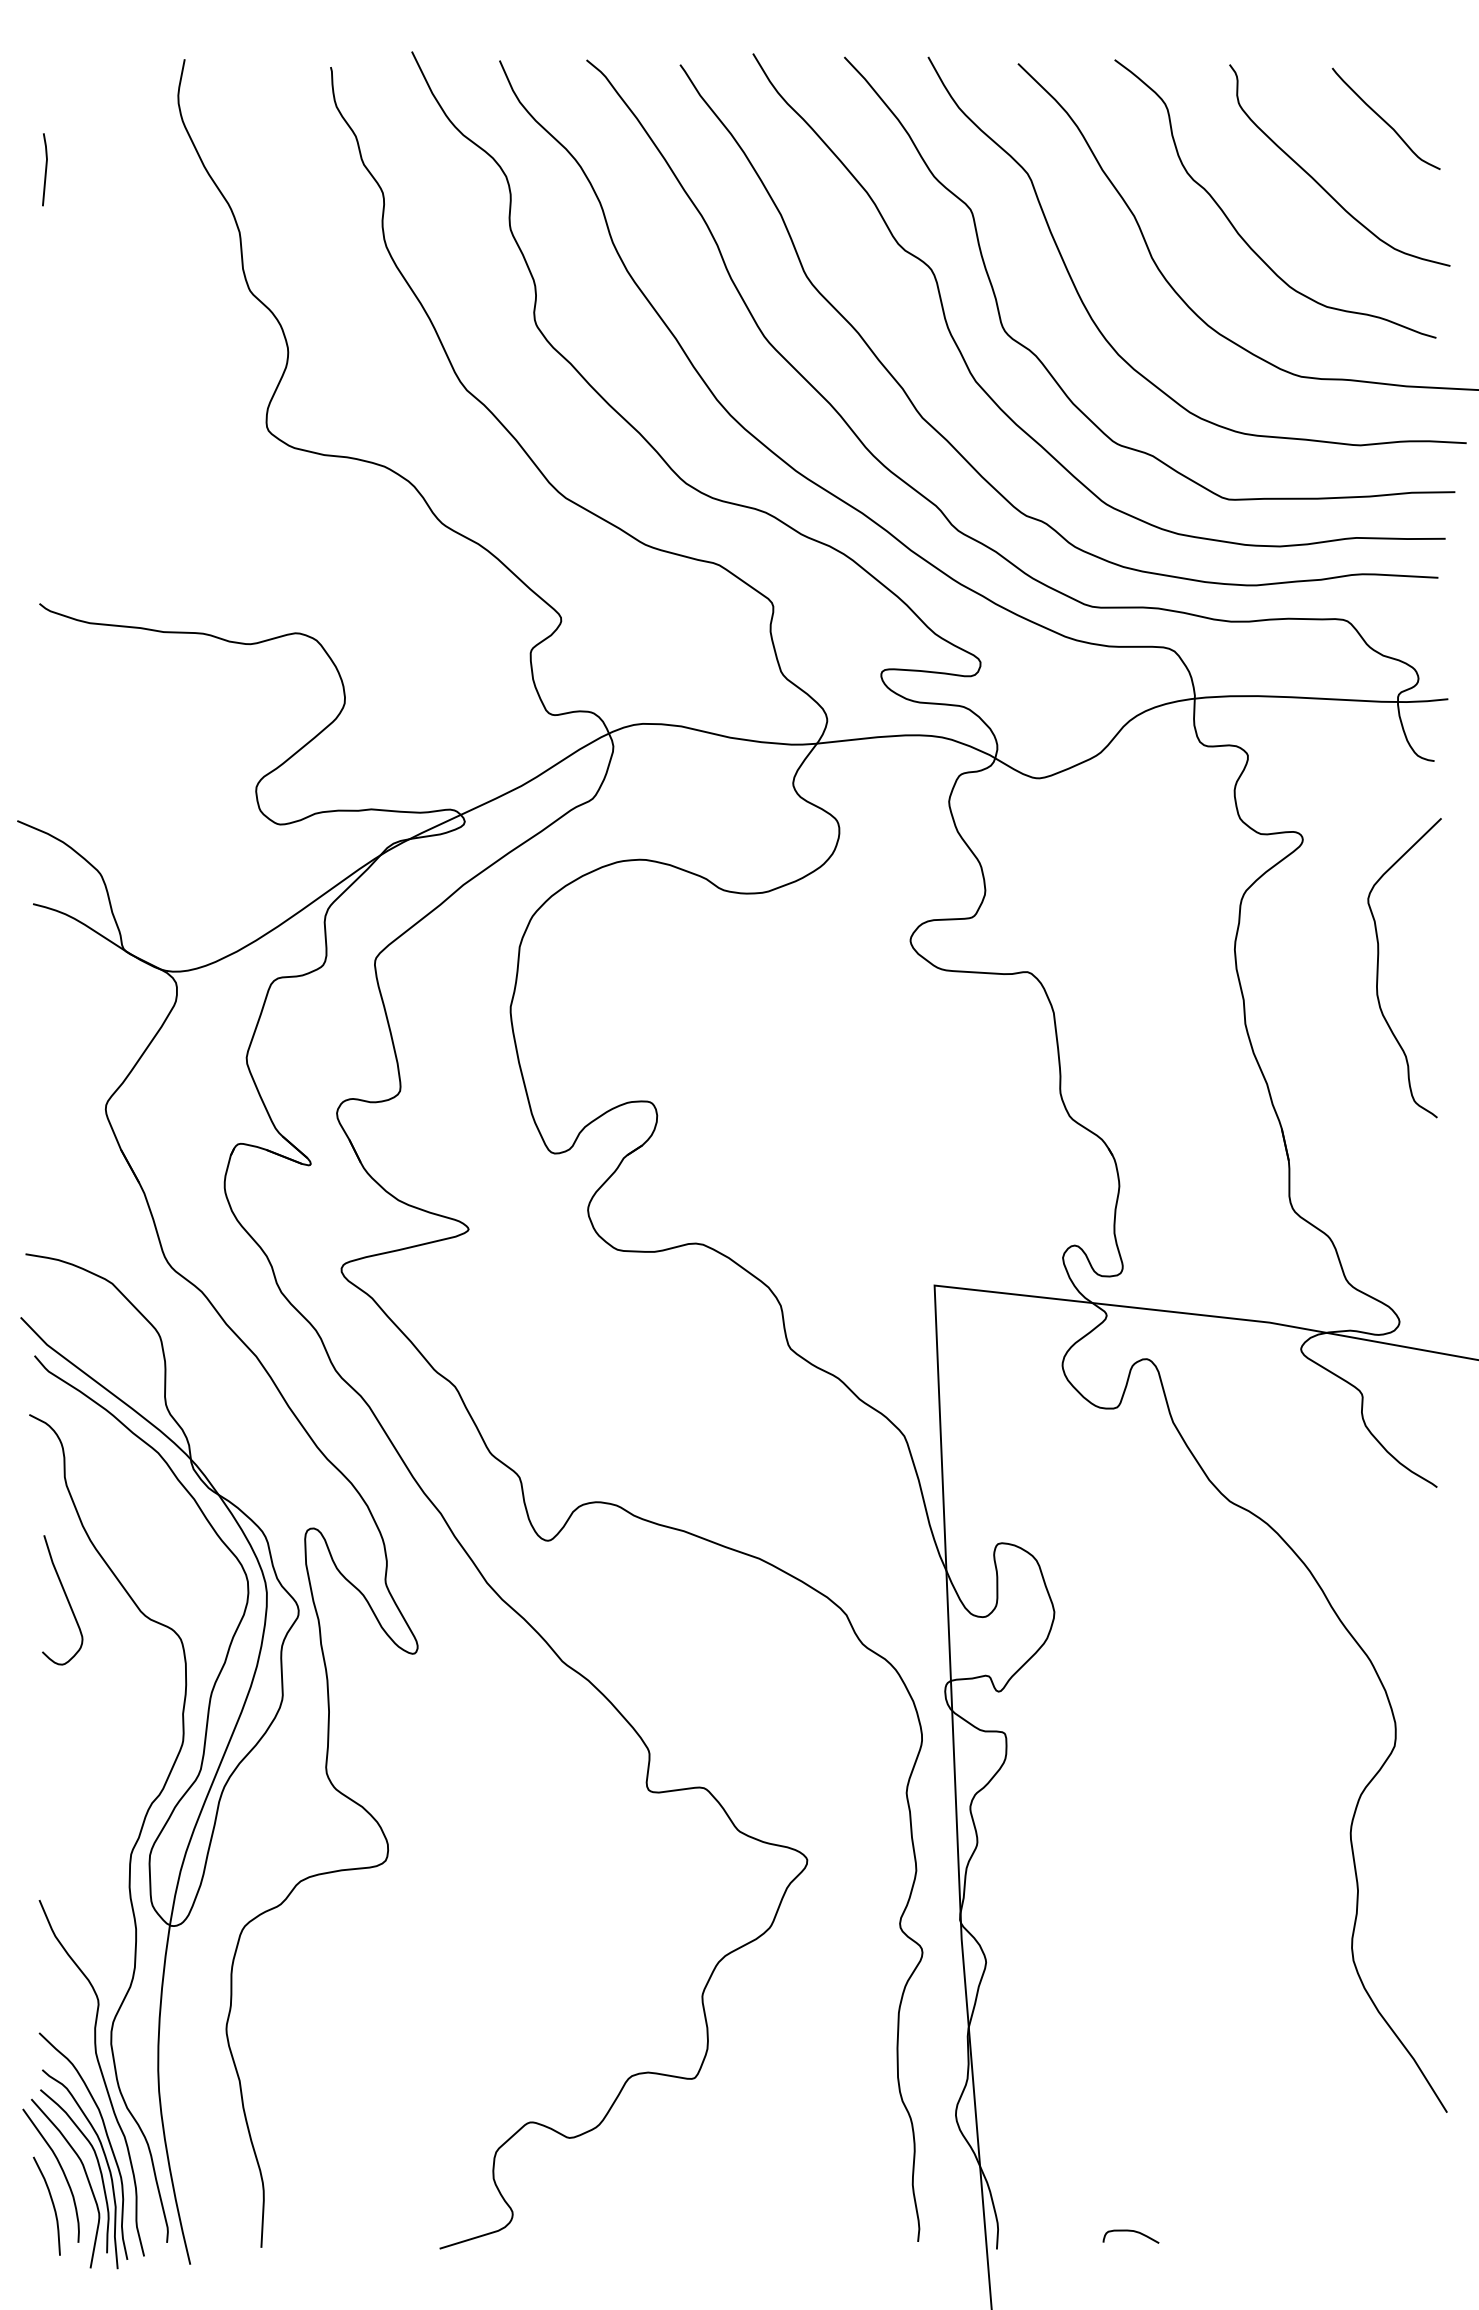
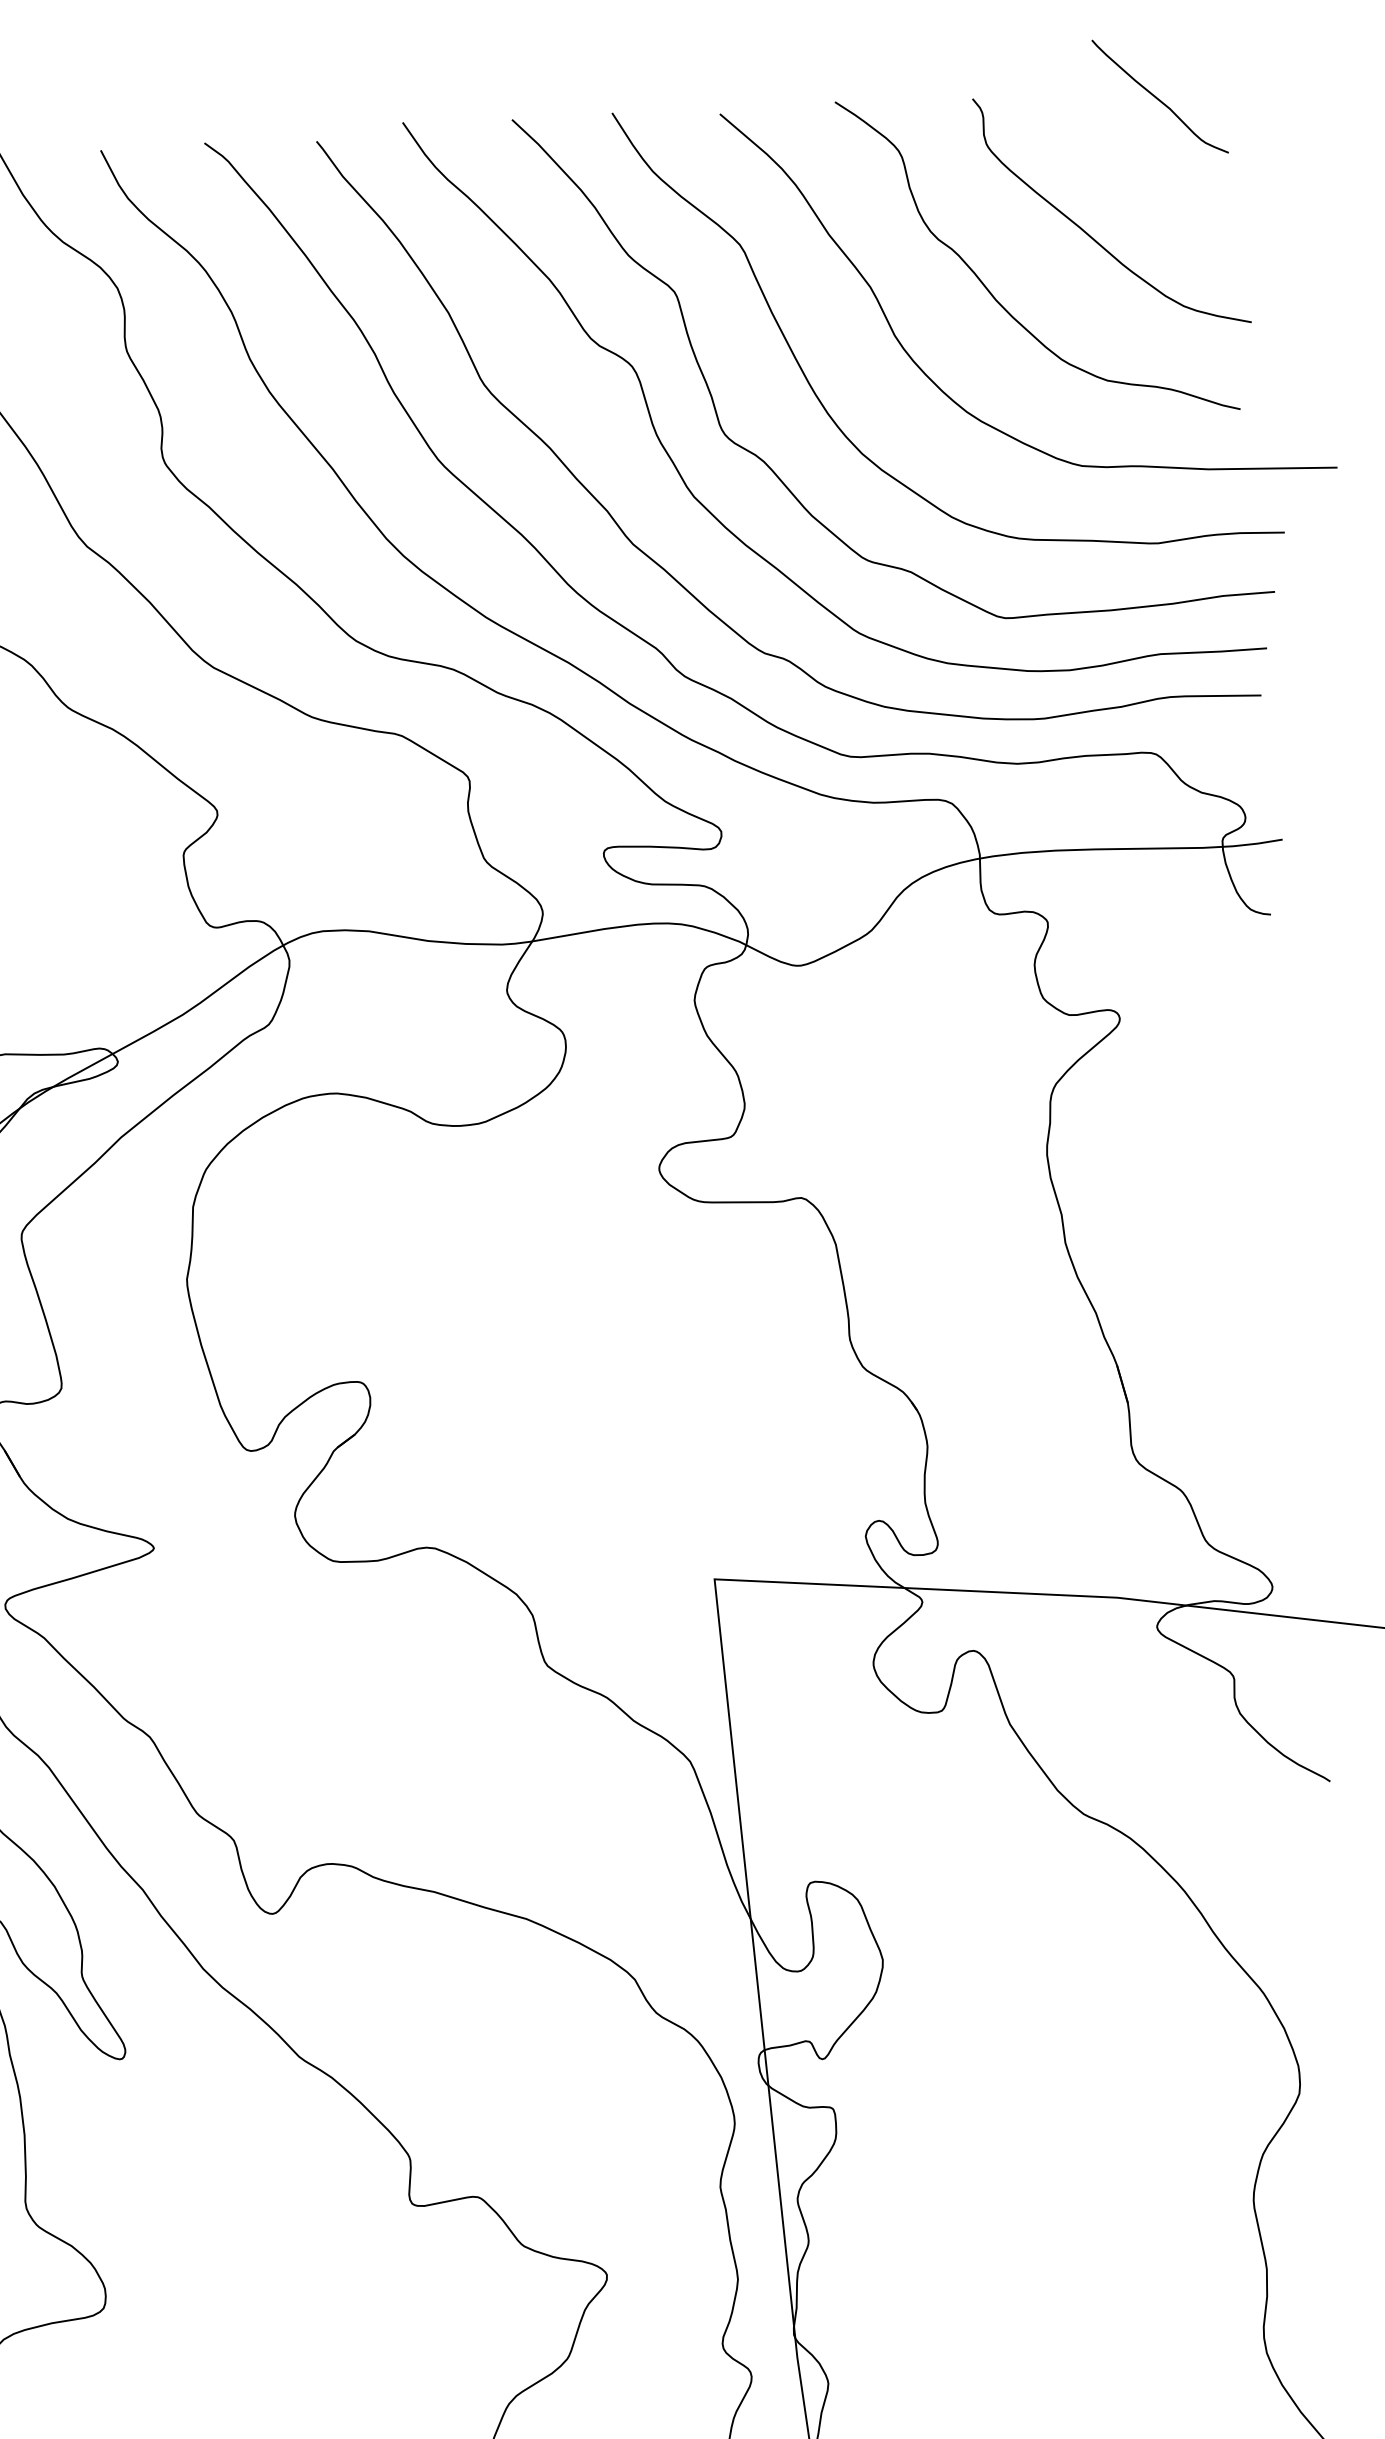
curve: (1384, 119) -> (1158, 97), moved
curve: (1378, 968) -> (1220, 1166), removed

